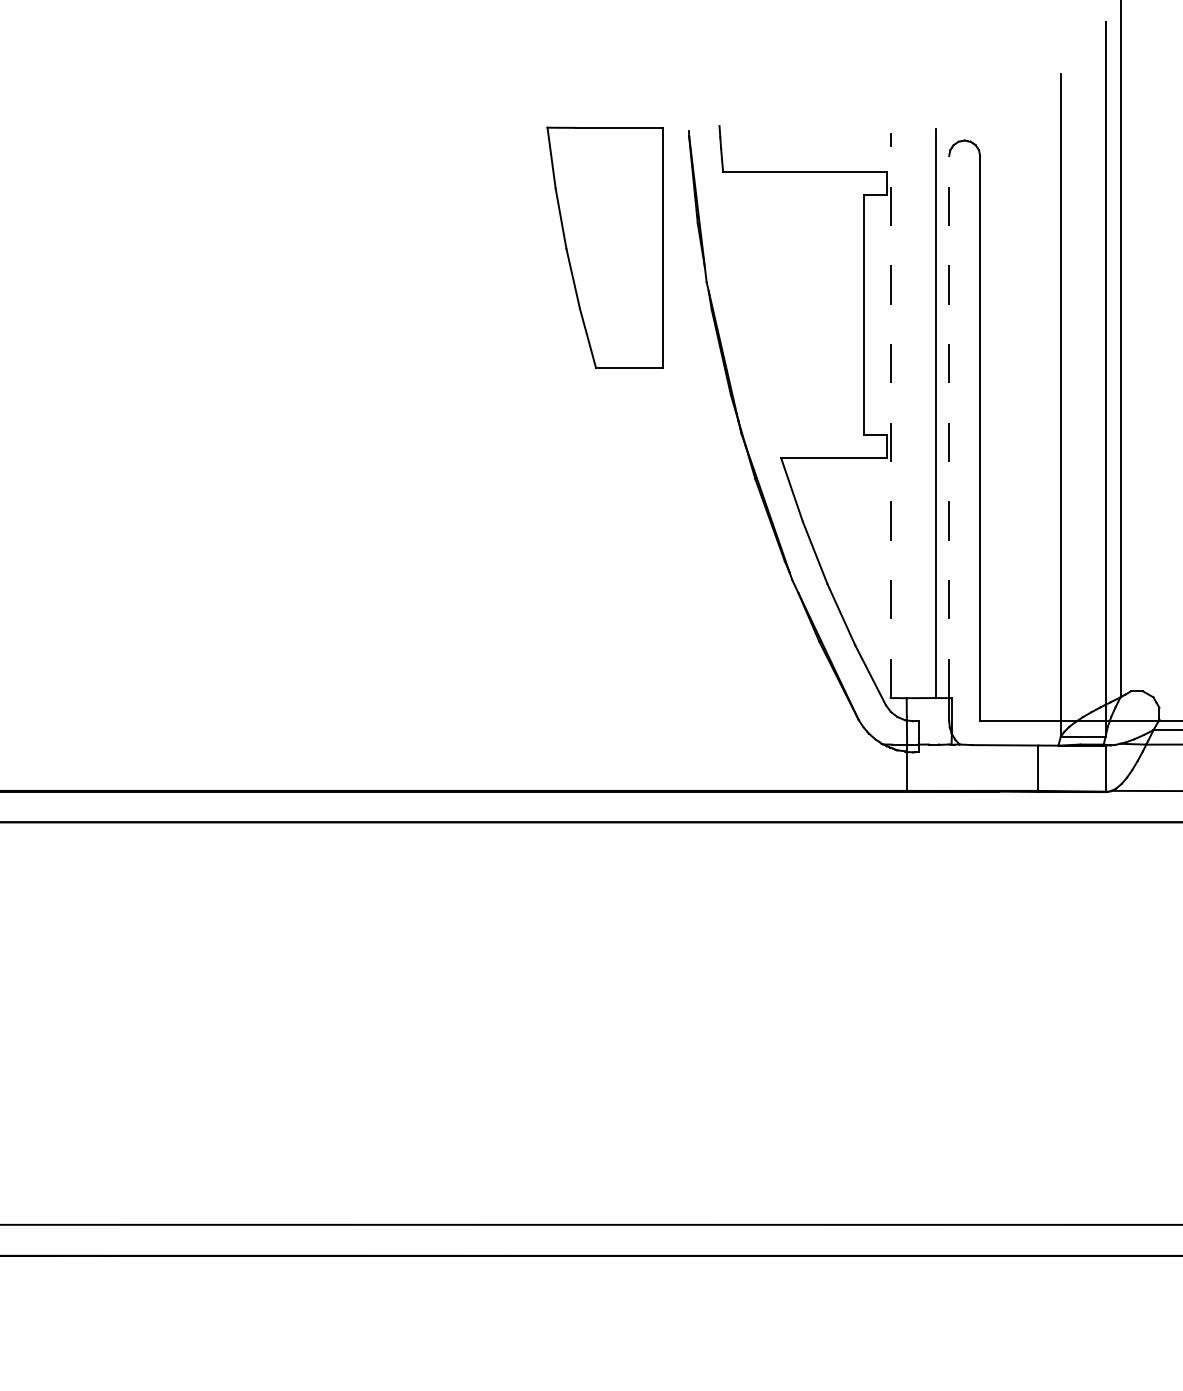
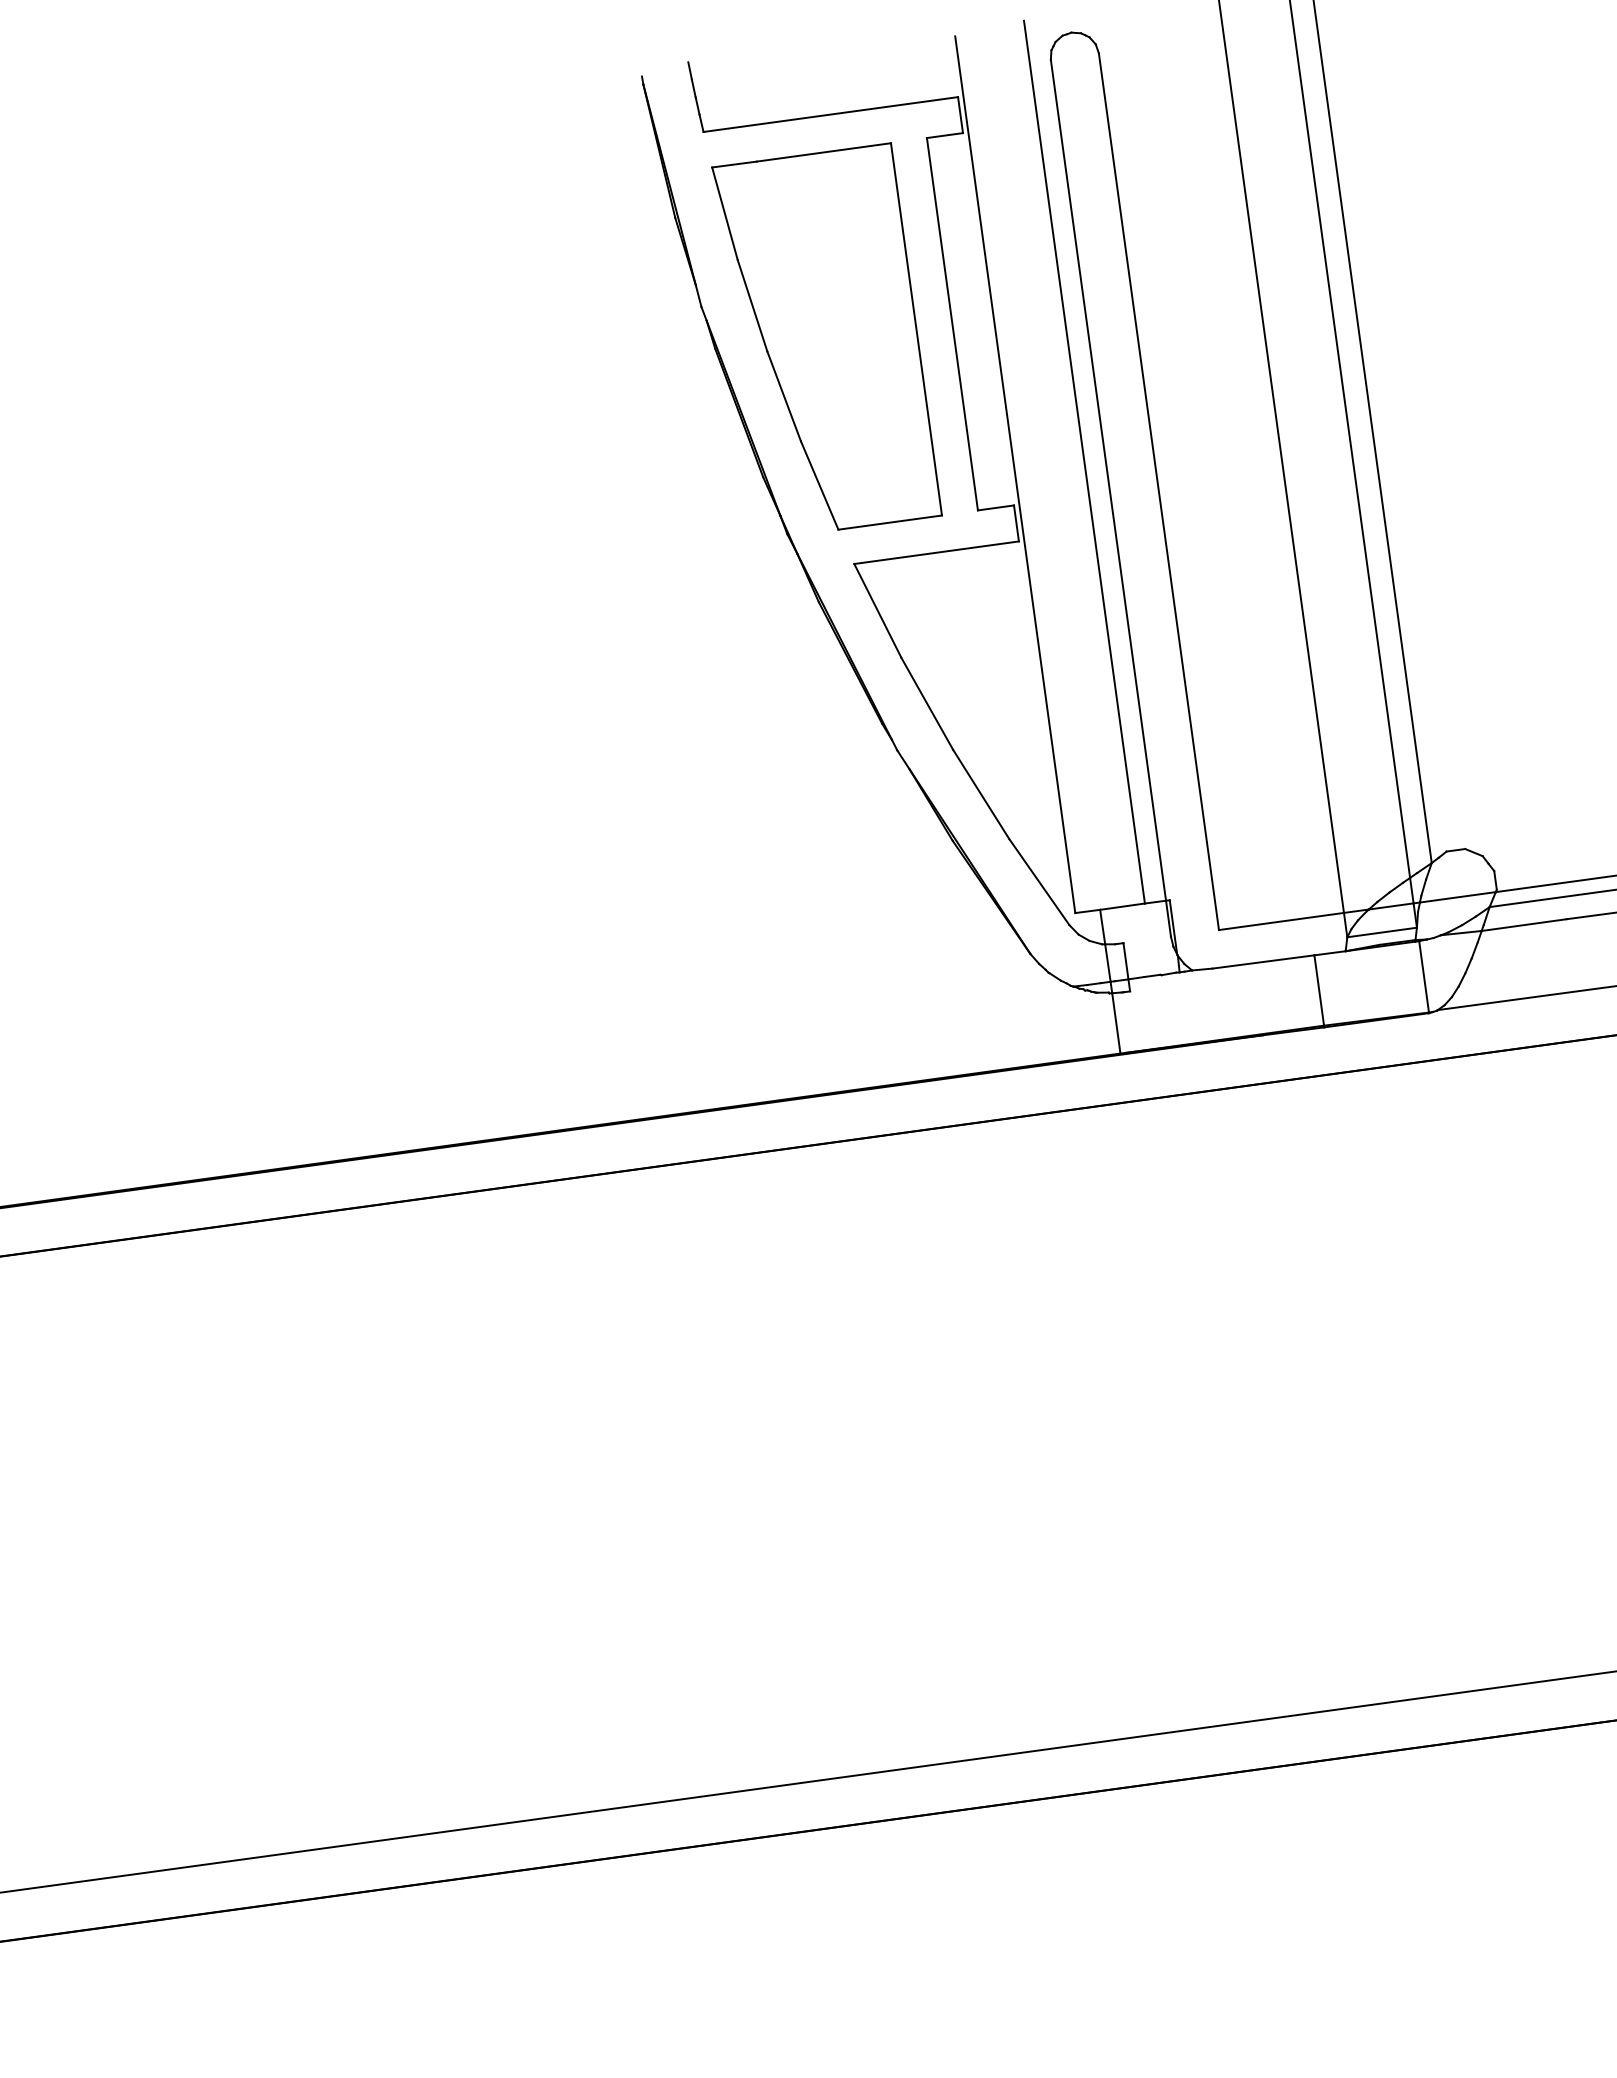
part: (604, 247) -> (826, 341), moved
line: (890, 415) -> (1014, 474), dashed -> solid
line: (949, 426) -> (1108, 479), dashed -> solid

